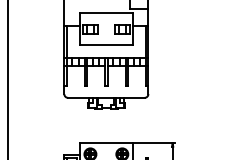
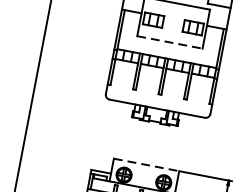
line: (106, 44) -> (170, 42), solid -> dashed
line: (106, 143) -> (146, 165), solid -> dashed

